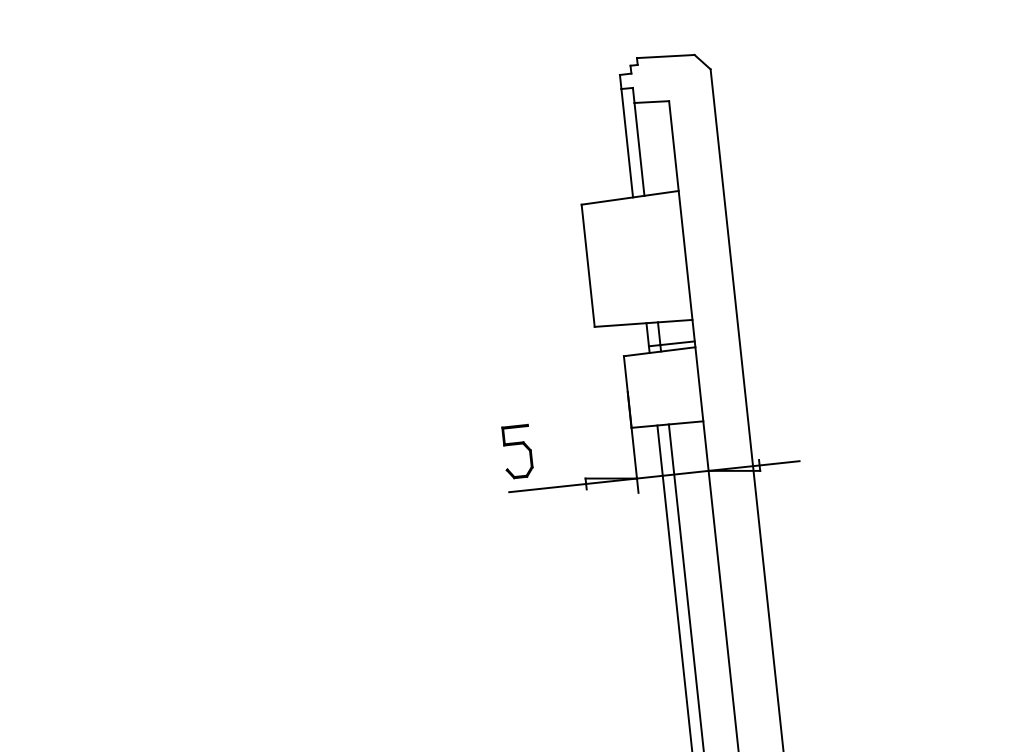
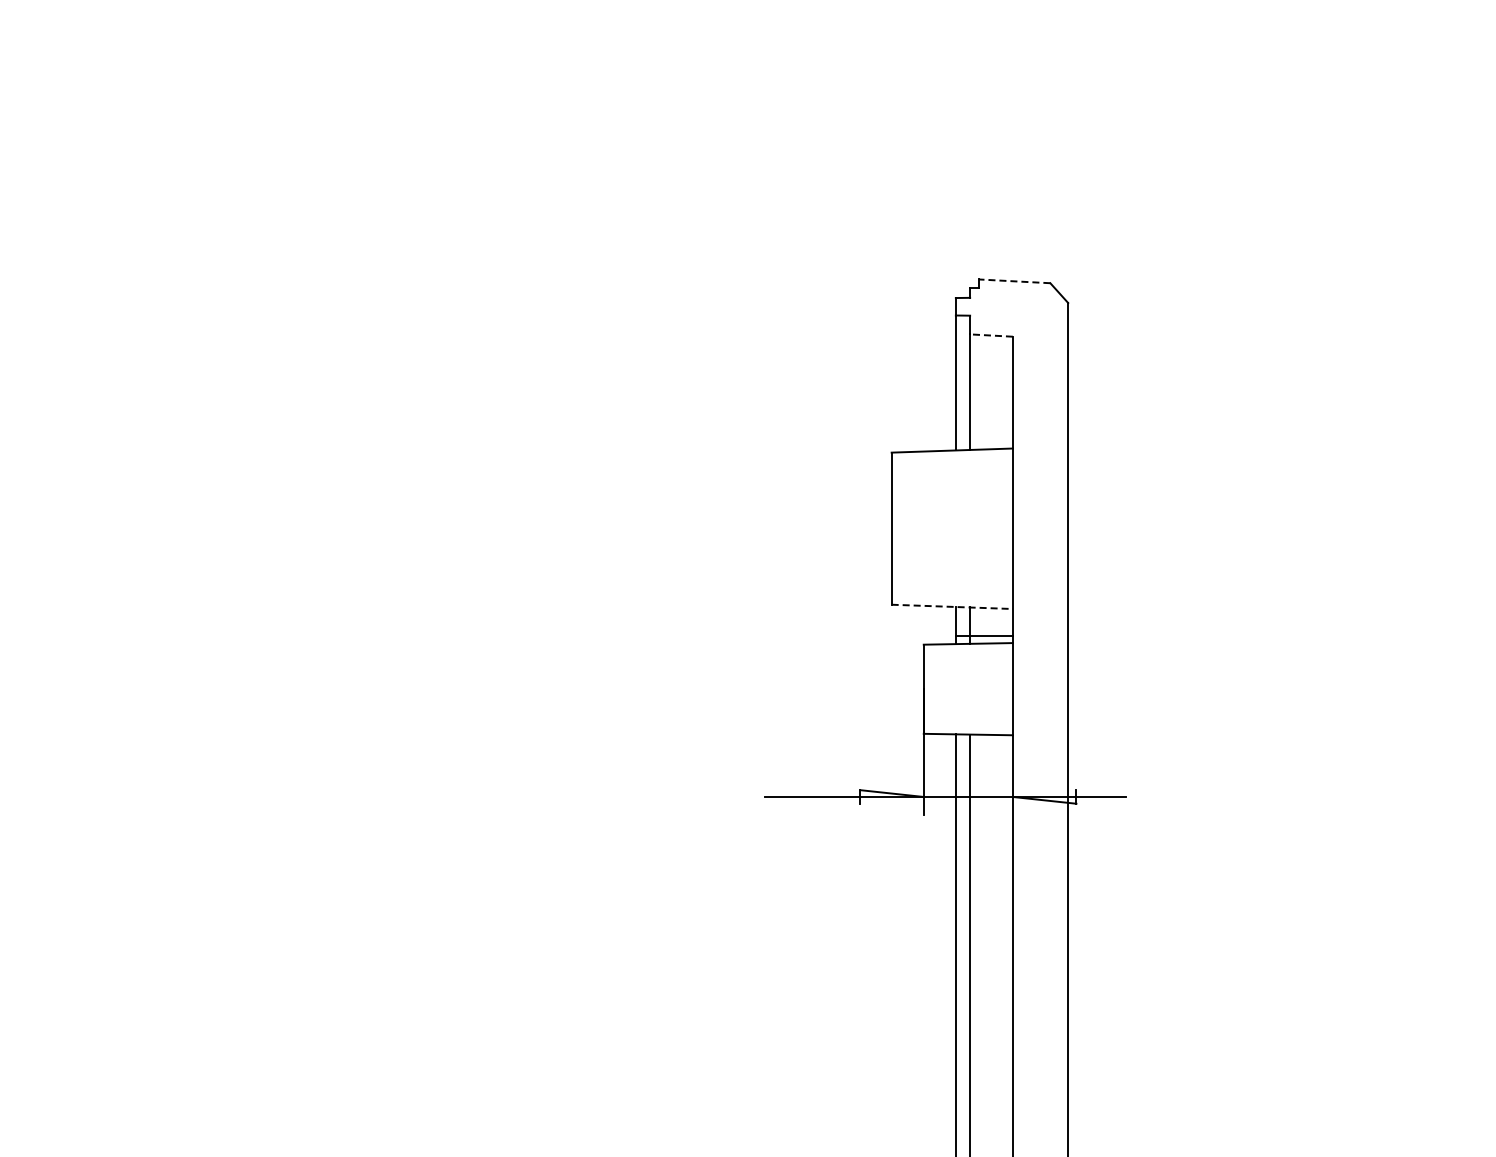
line: (665, 56) -> (1014, 281), solid -> dashed
line: (651, 102) -> (991, 335), solid -> dashed
line: (643, 323) -> (952, 606), solid -> dashed
part: (516, 444) -> (780, 739), removed

